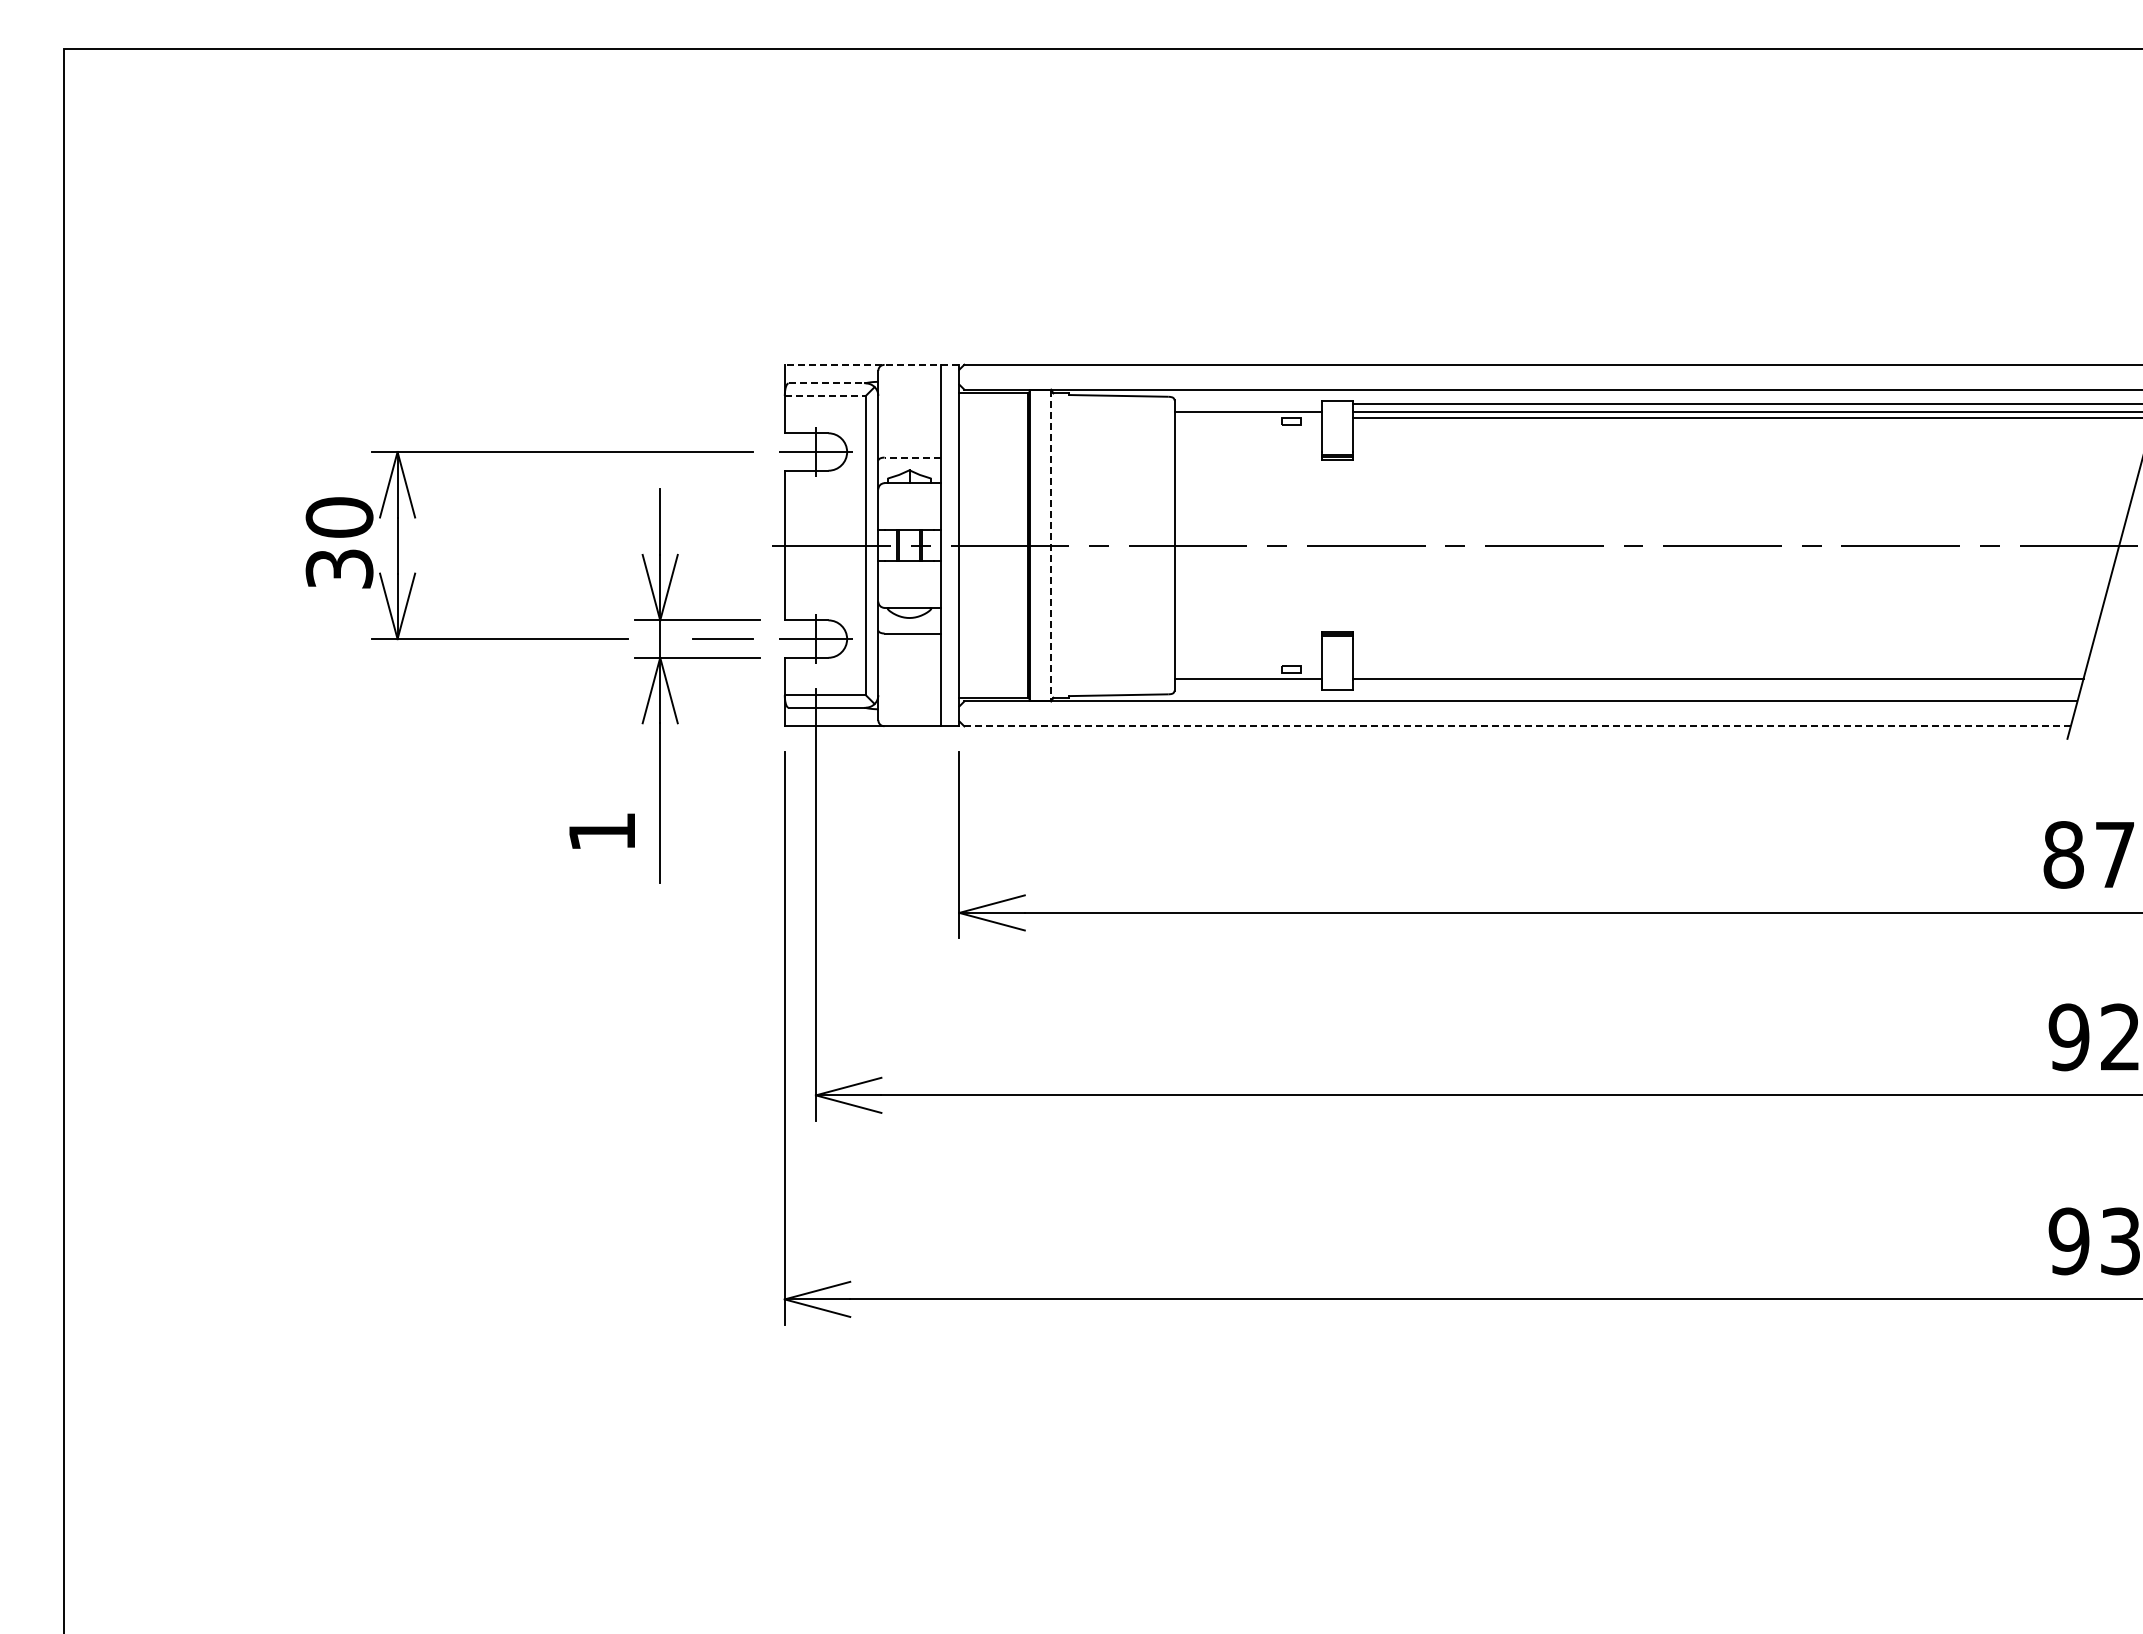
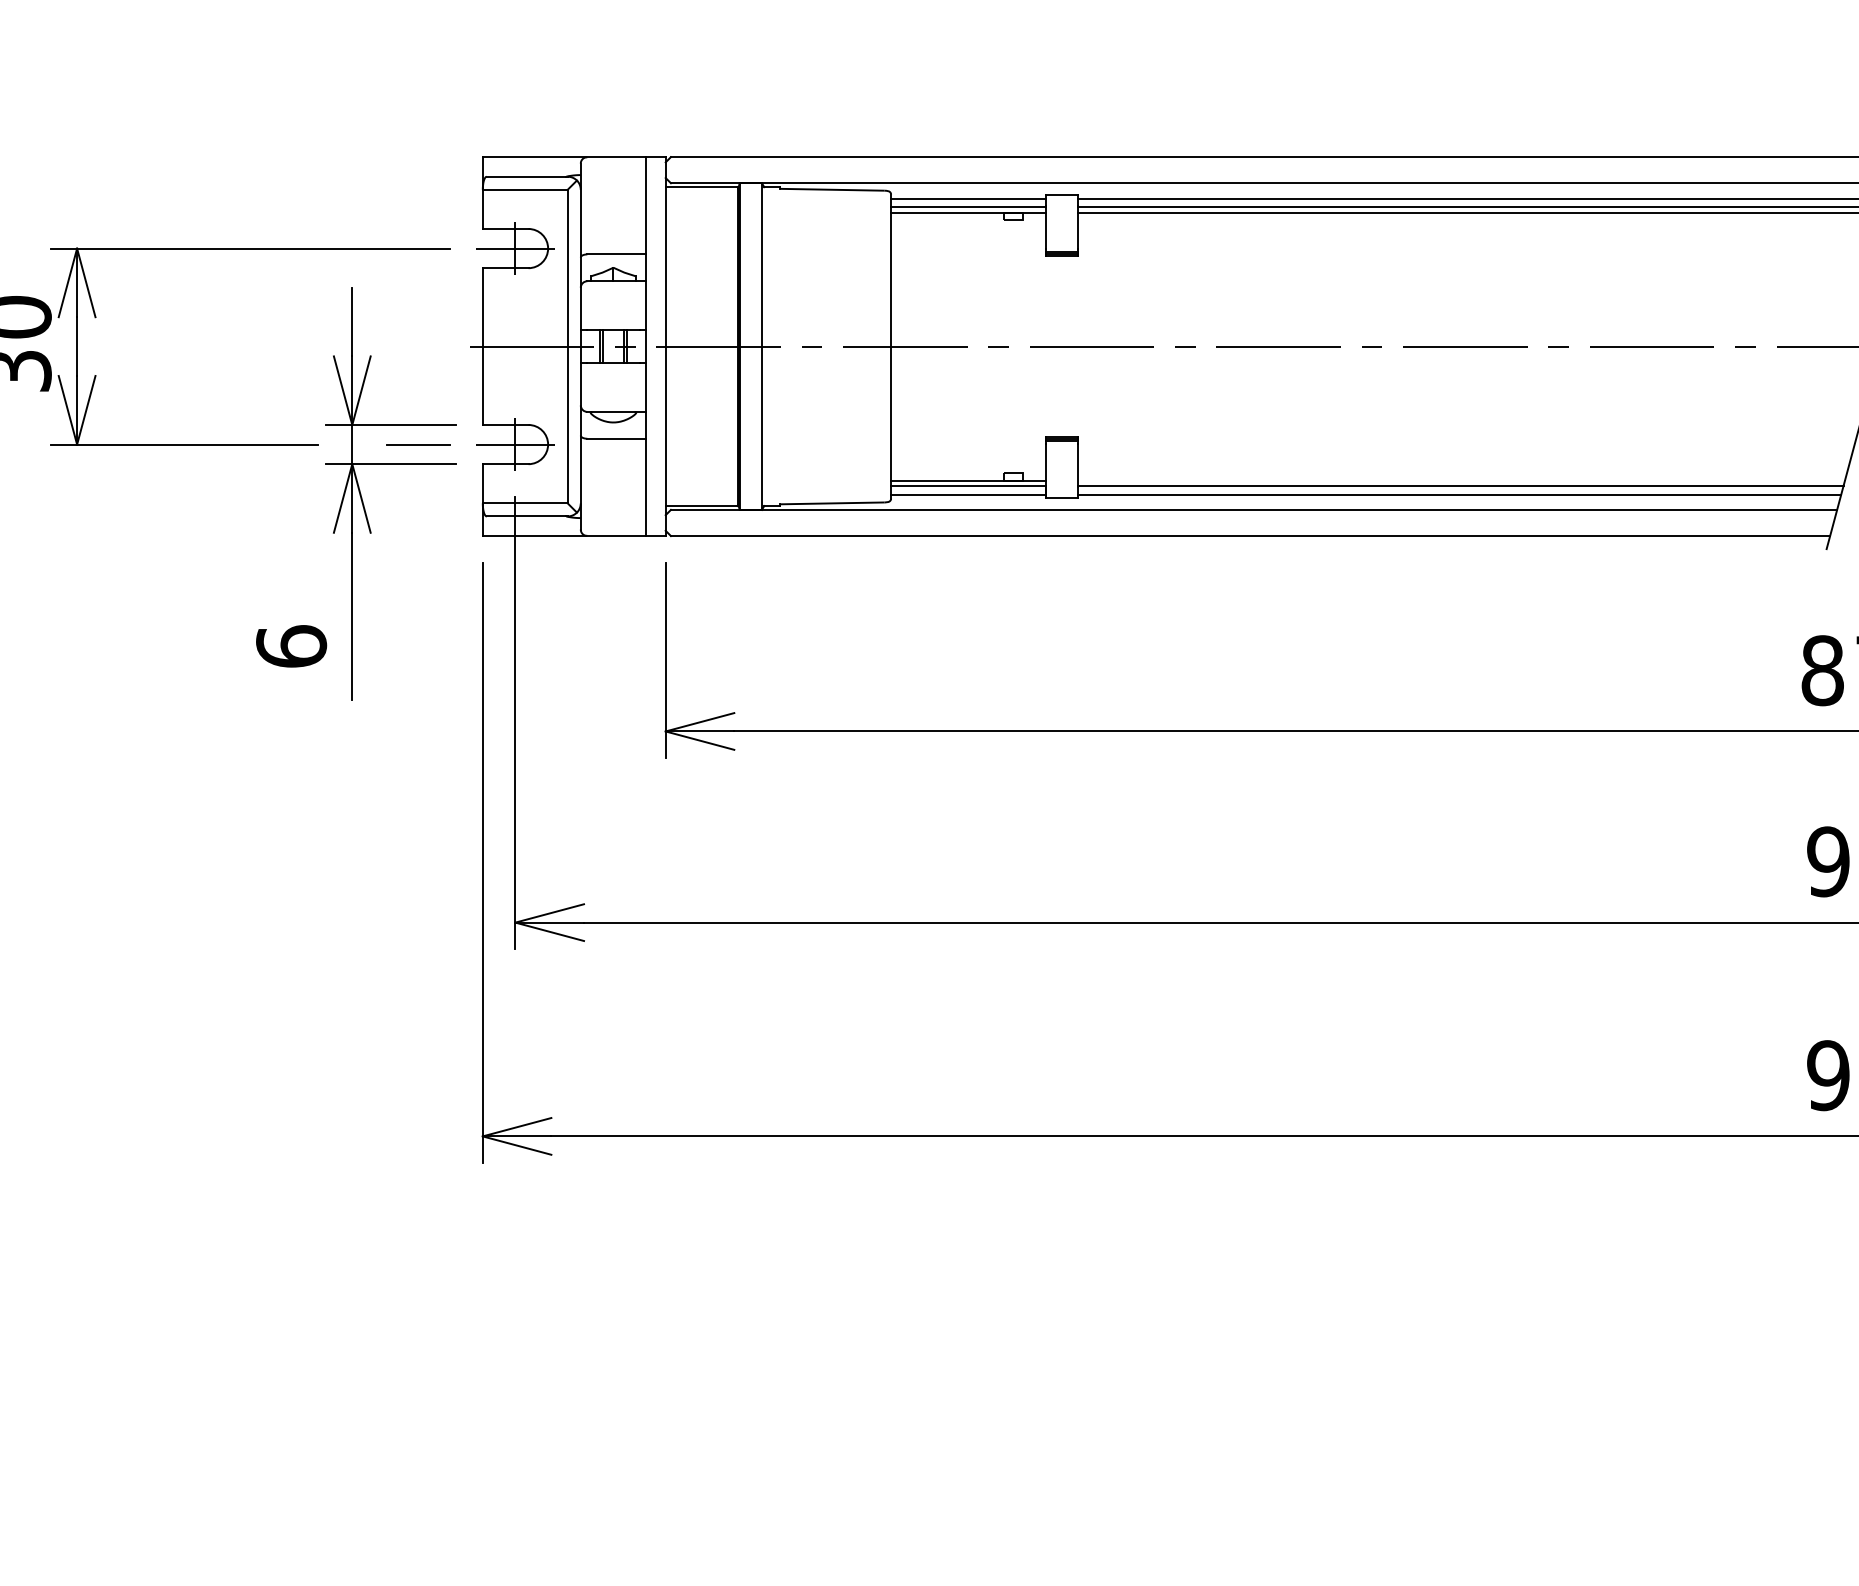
line: (871, 364) -> (573, 156), dashed -> solid
line: (826, 383) -> (526, 176), dashed -> solid
line: (825, 395) -> (525, 189), dashed -> solid
line: (1247, 404) -> (967, 198), added
line: (1247, 417) -> (967, 212), added
line: (912, 457) -> (616, 254), dashed -> solid
line: (1051, 545) -> (762, 346), dashed -> solid
line: (1247, 673) -> (967, 480), added
line: (1247, 686) -> (967, 494), added
line: (1717, 686) -> (1459, 494), added
line: (1518, 726) -> (1251, 536), dashed -> solid
text: (602, 831) -> (291, 646), 1 -> 6

